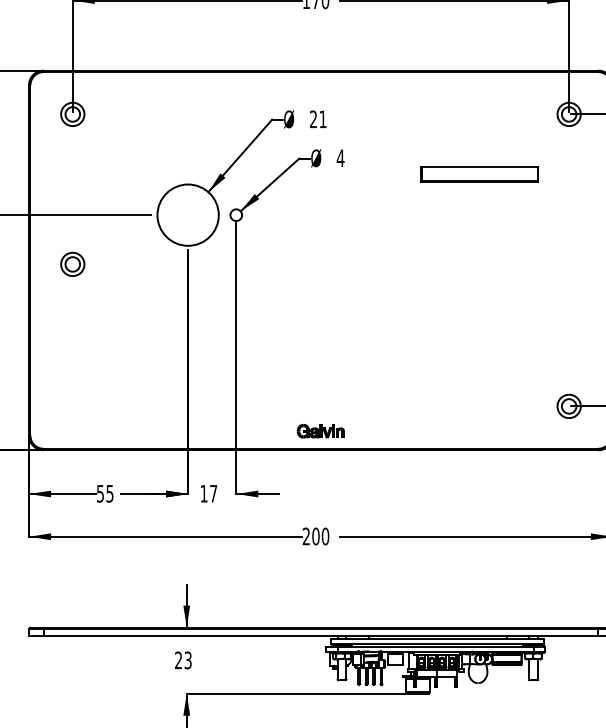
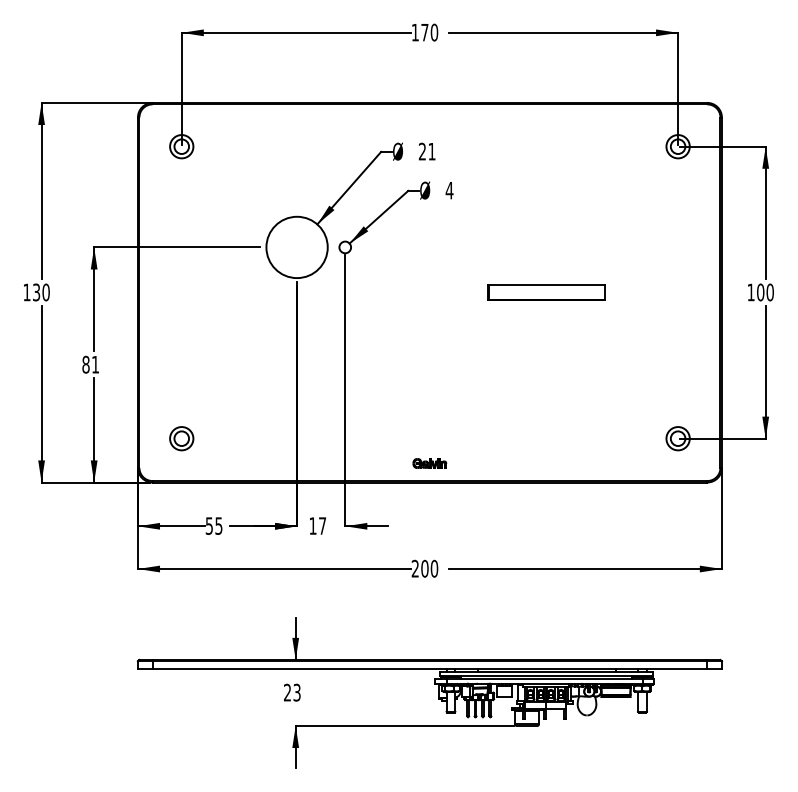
part: (479, 174) -> (546, 292), moved
part: (72, 264) -> (181, 438), moved
part: (320, 431) -> (429, 463), size x0.71

